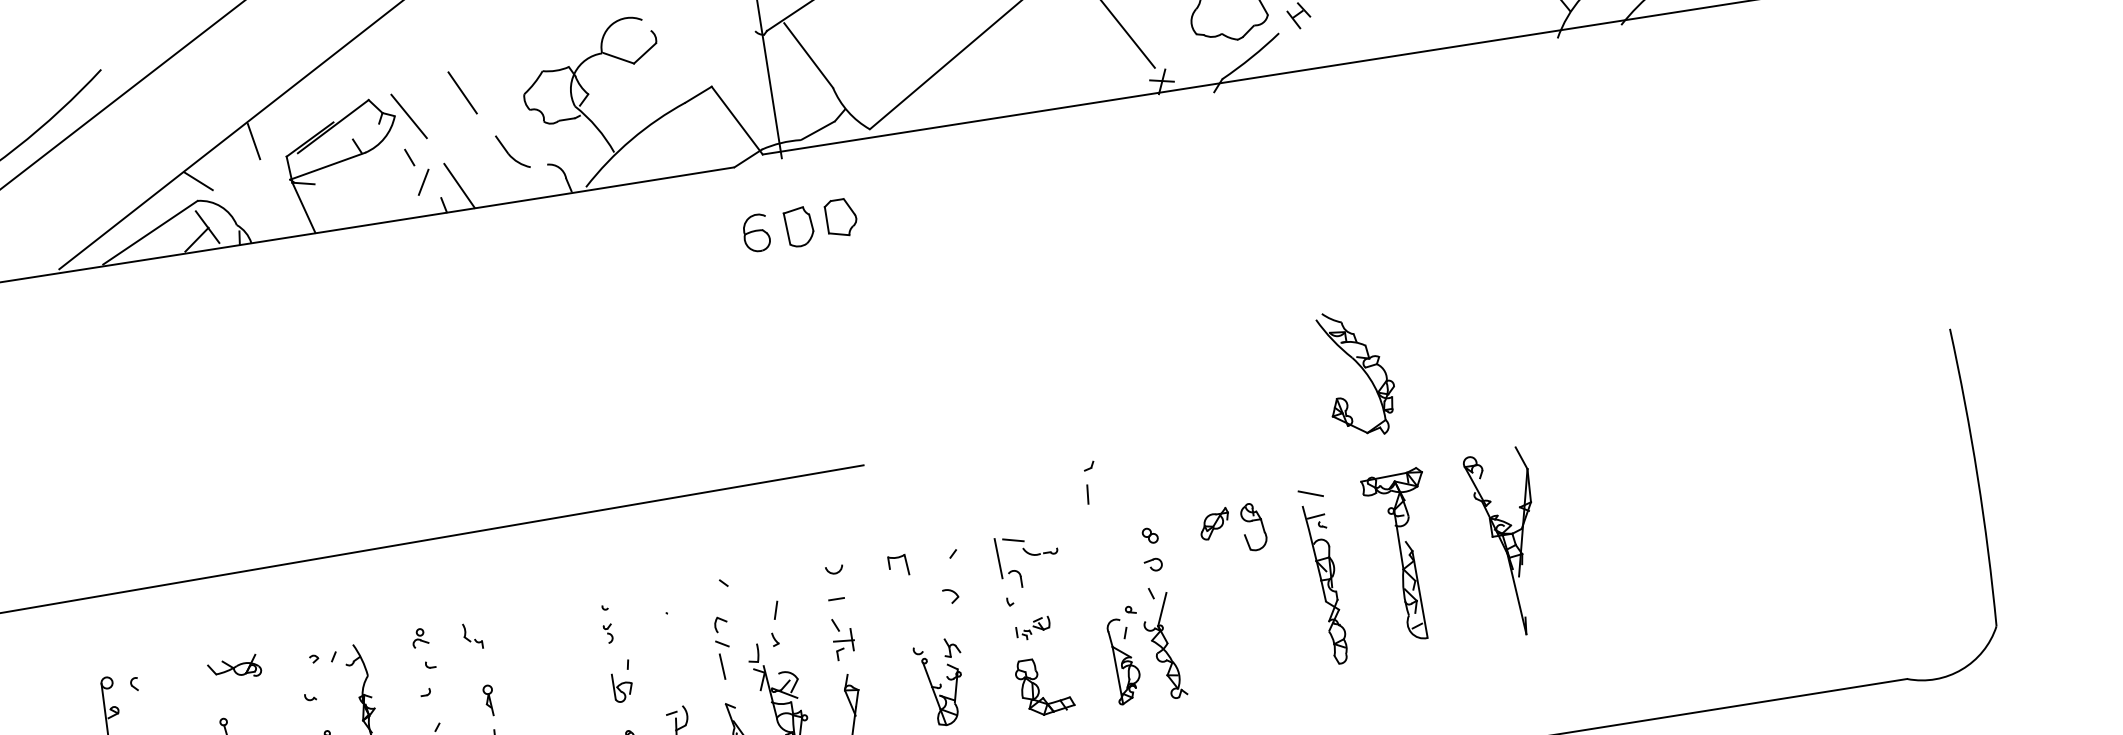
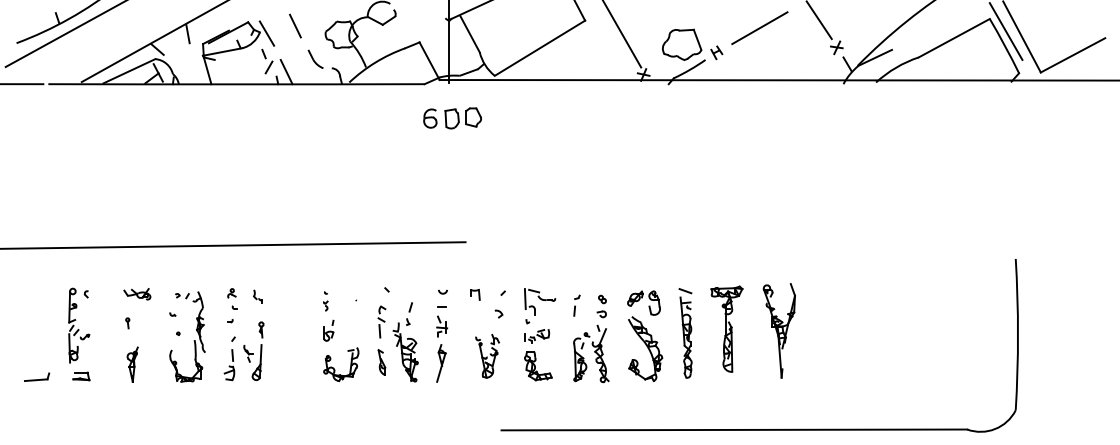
part: (1358, 374) -> (645, 349), moved
part: (1089, 482) -> (576, 305), moved
part: (1033, 628) -> (537, 336), size x1.43

